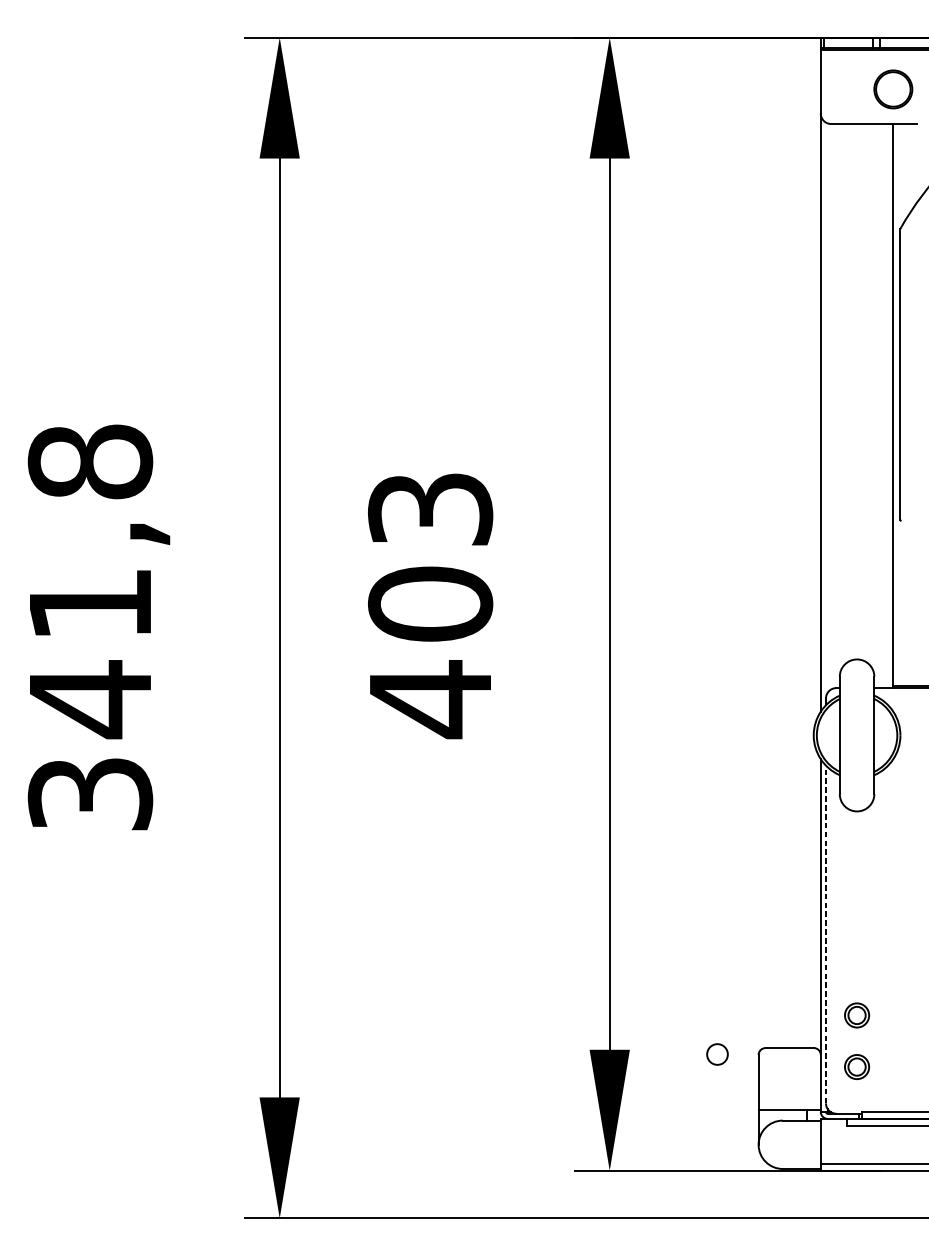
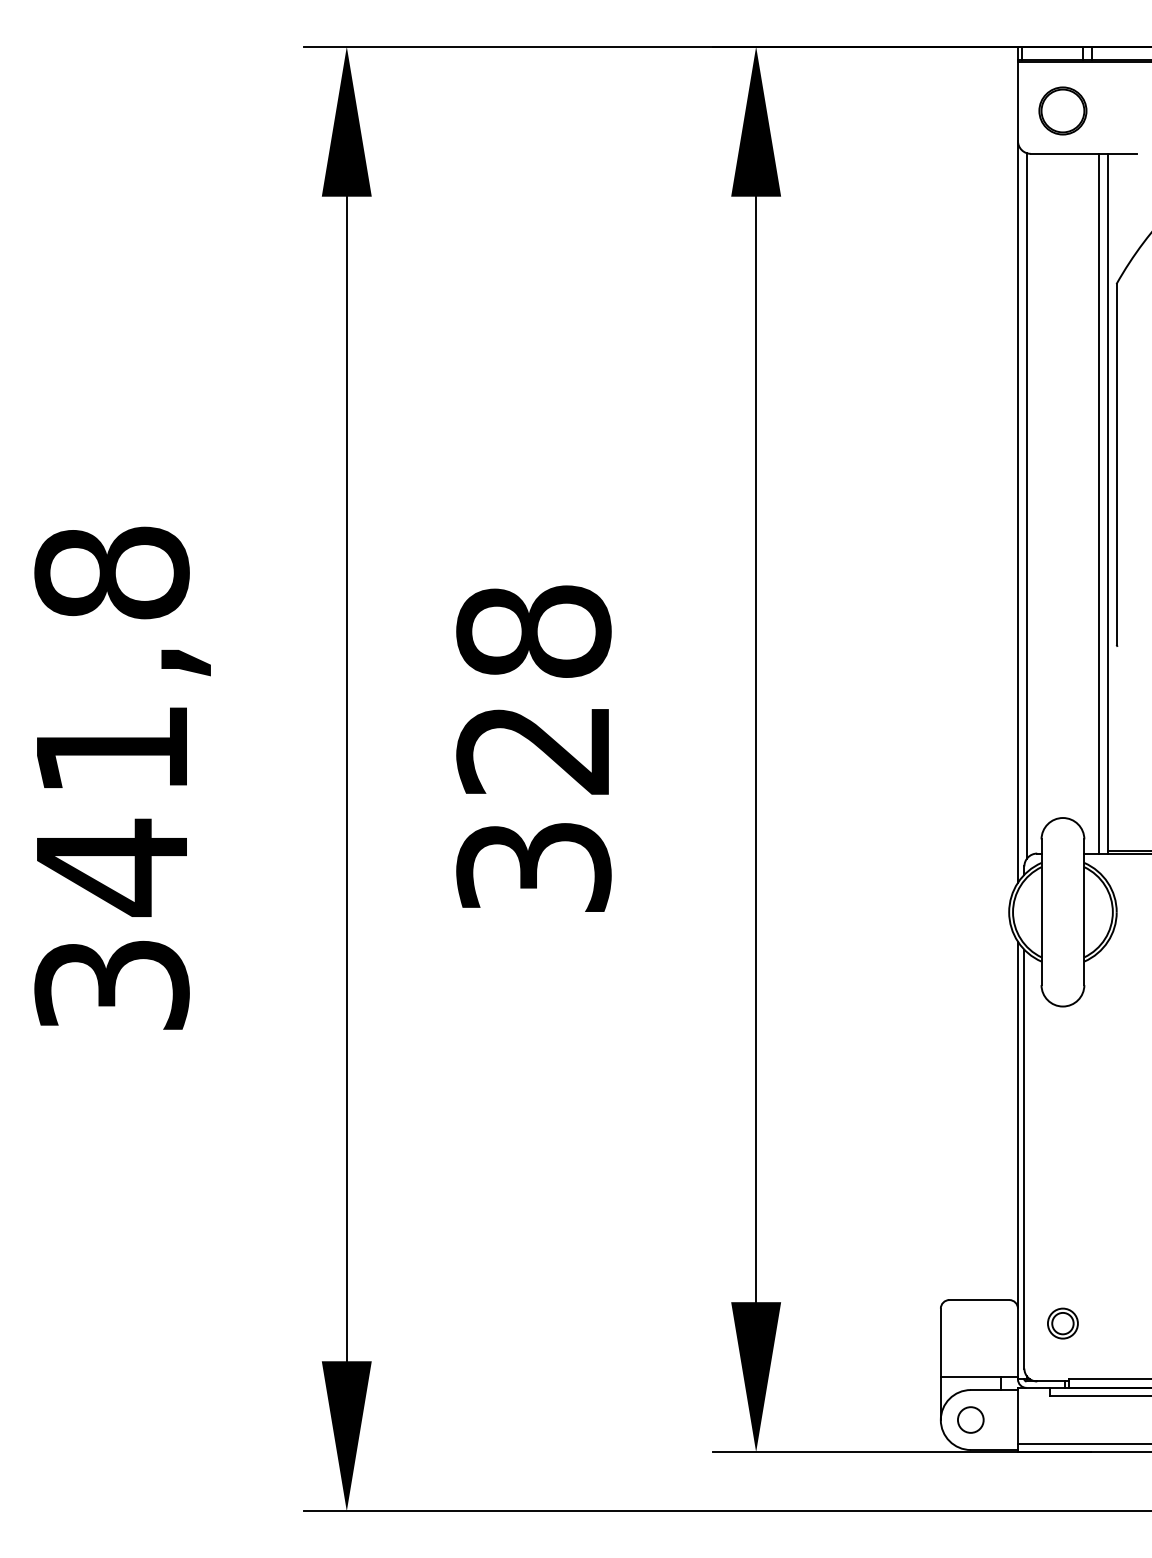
part: (892, 89) -> (1062, 110), moved
line: (886, 405) -> (1099, 503), added
line: (827, 408) -> (1026, 506), added
text: (430, 605) -> (533, 750), 403 -> 328
line: (826, 933) -> (1024, 1158), dashed -> solid
part: (856, 1015) -> (1062, 1259), removed
circle: (717, 1054) -> (970, 1419), moved

